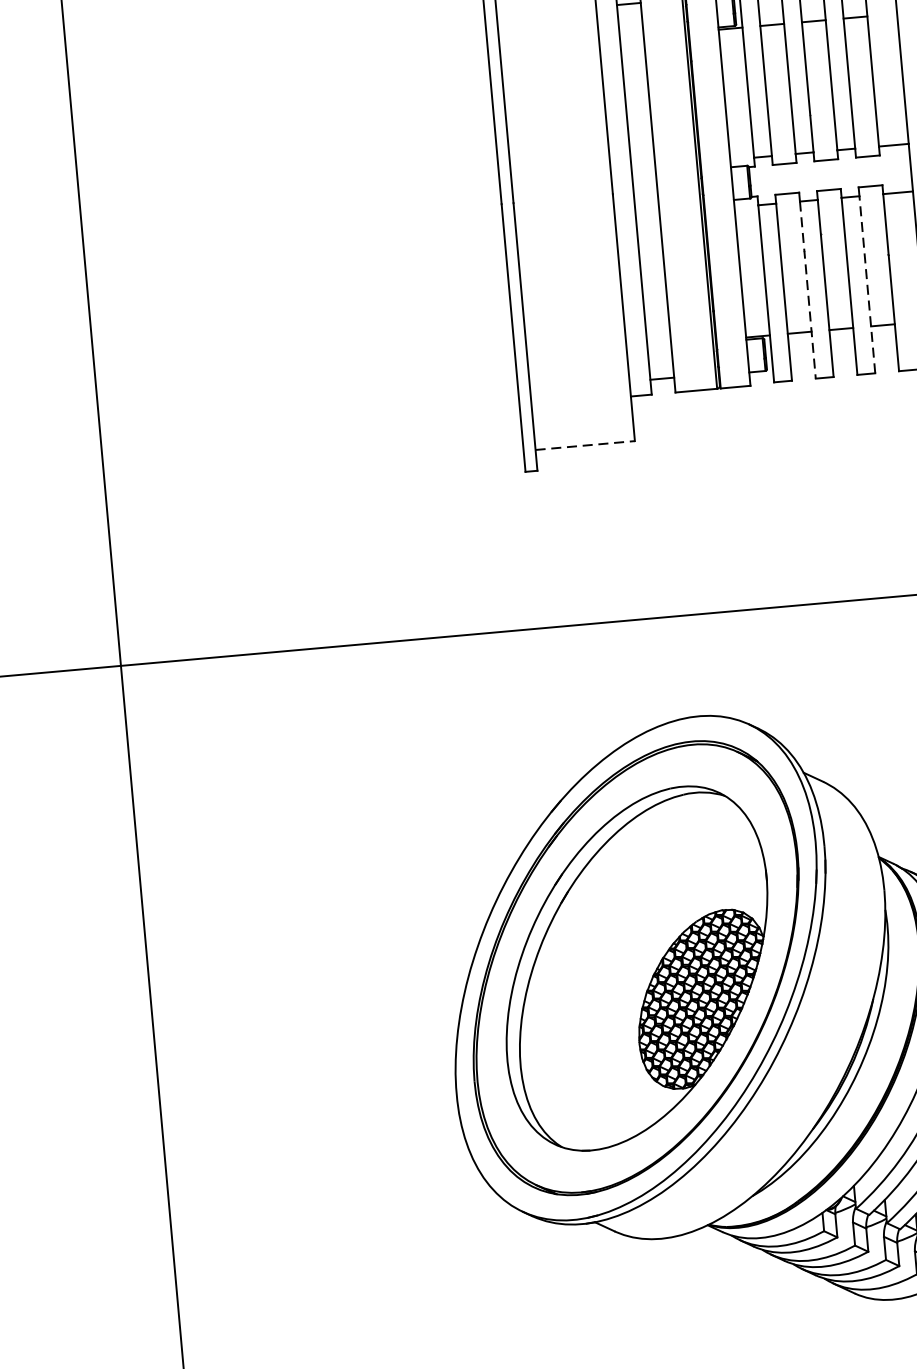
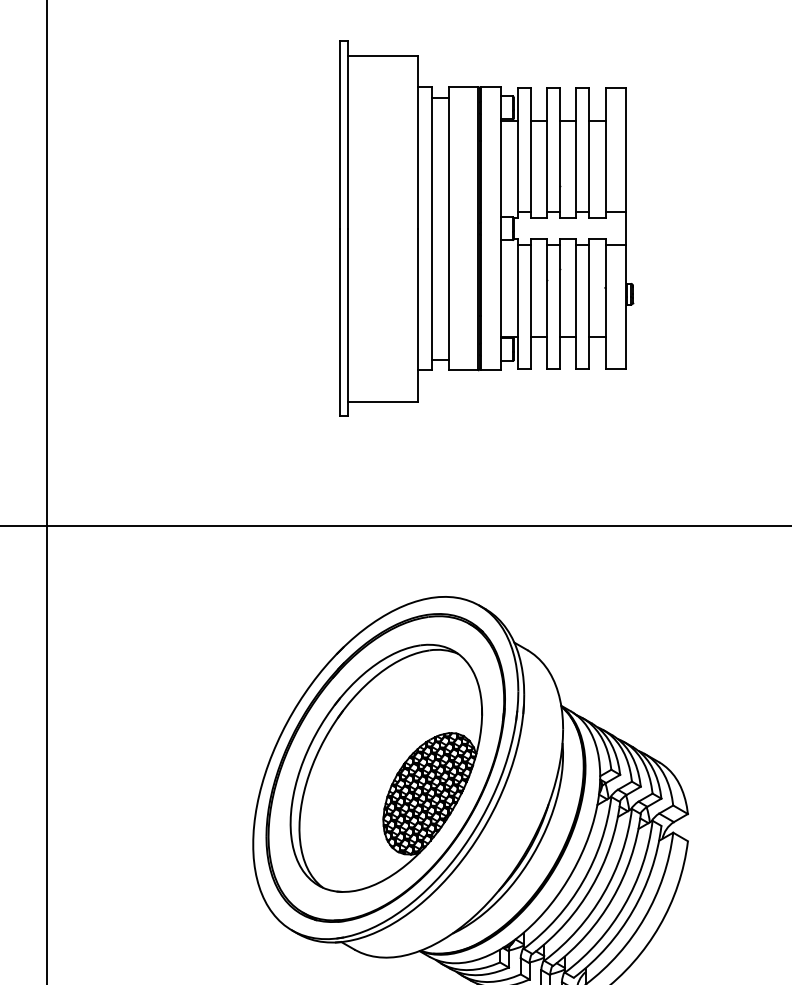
line: (866, 283) -> (588, 306), dashed -> solid
line: (808, 290) -> (547, 307), dashed -> solid
line: (584, 445) -> (382, 401), dashed -> solid

